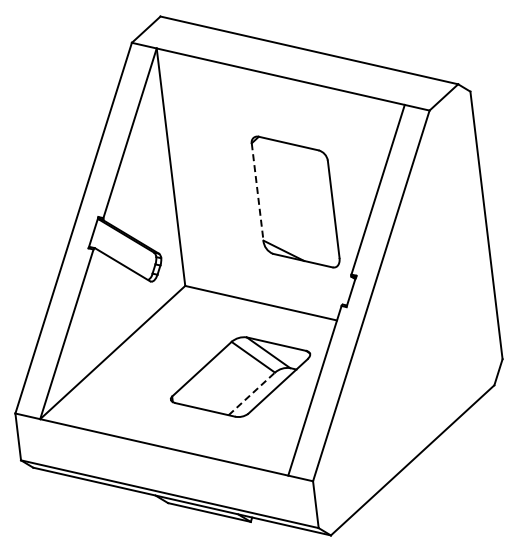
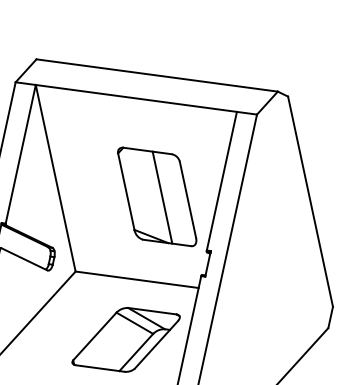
line: (257, 192) -> (126, 192), dashed -> solid
line: (302, 203) -> (162, 197), added
line: (252, 393) -> (136, 352), dashed -> solid

